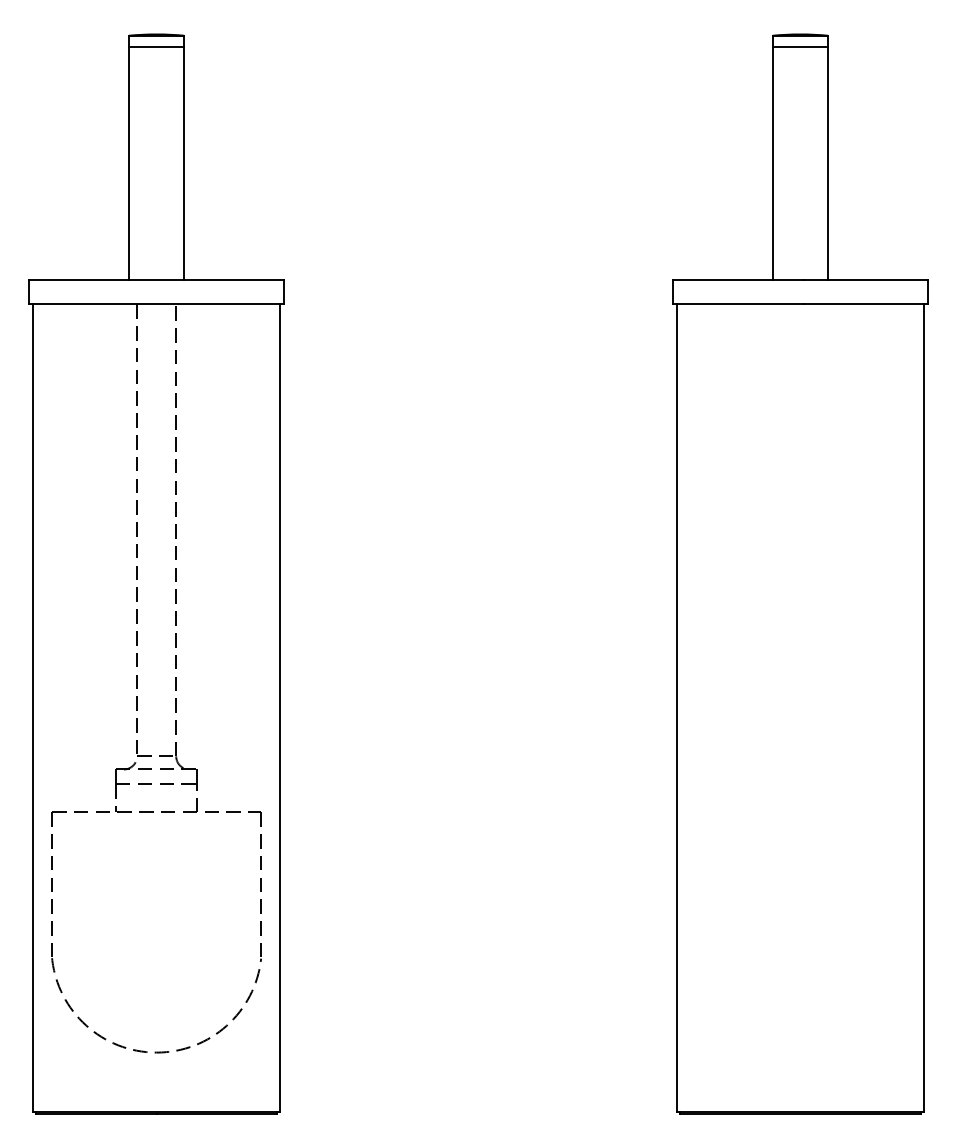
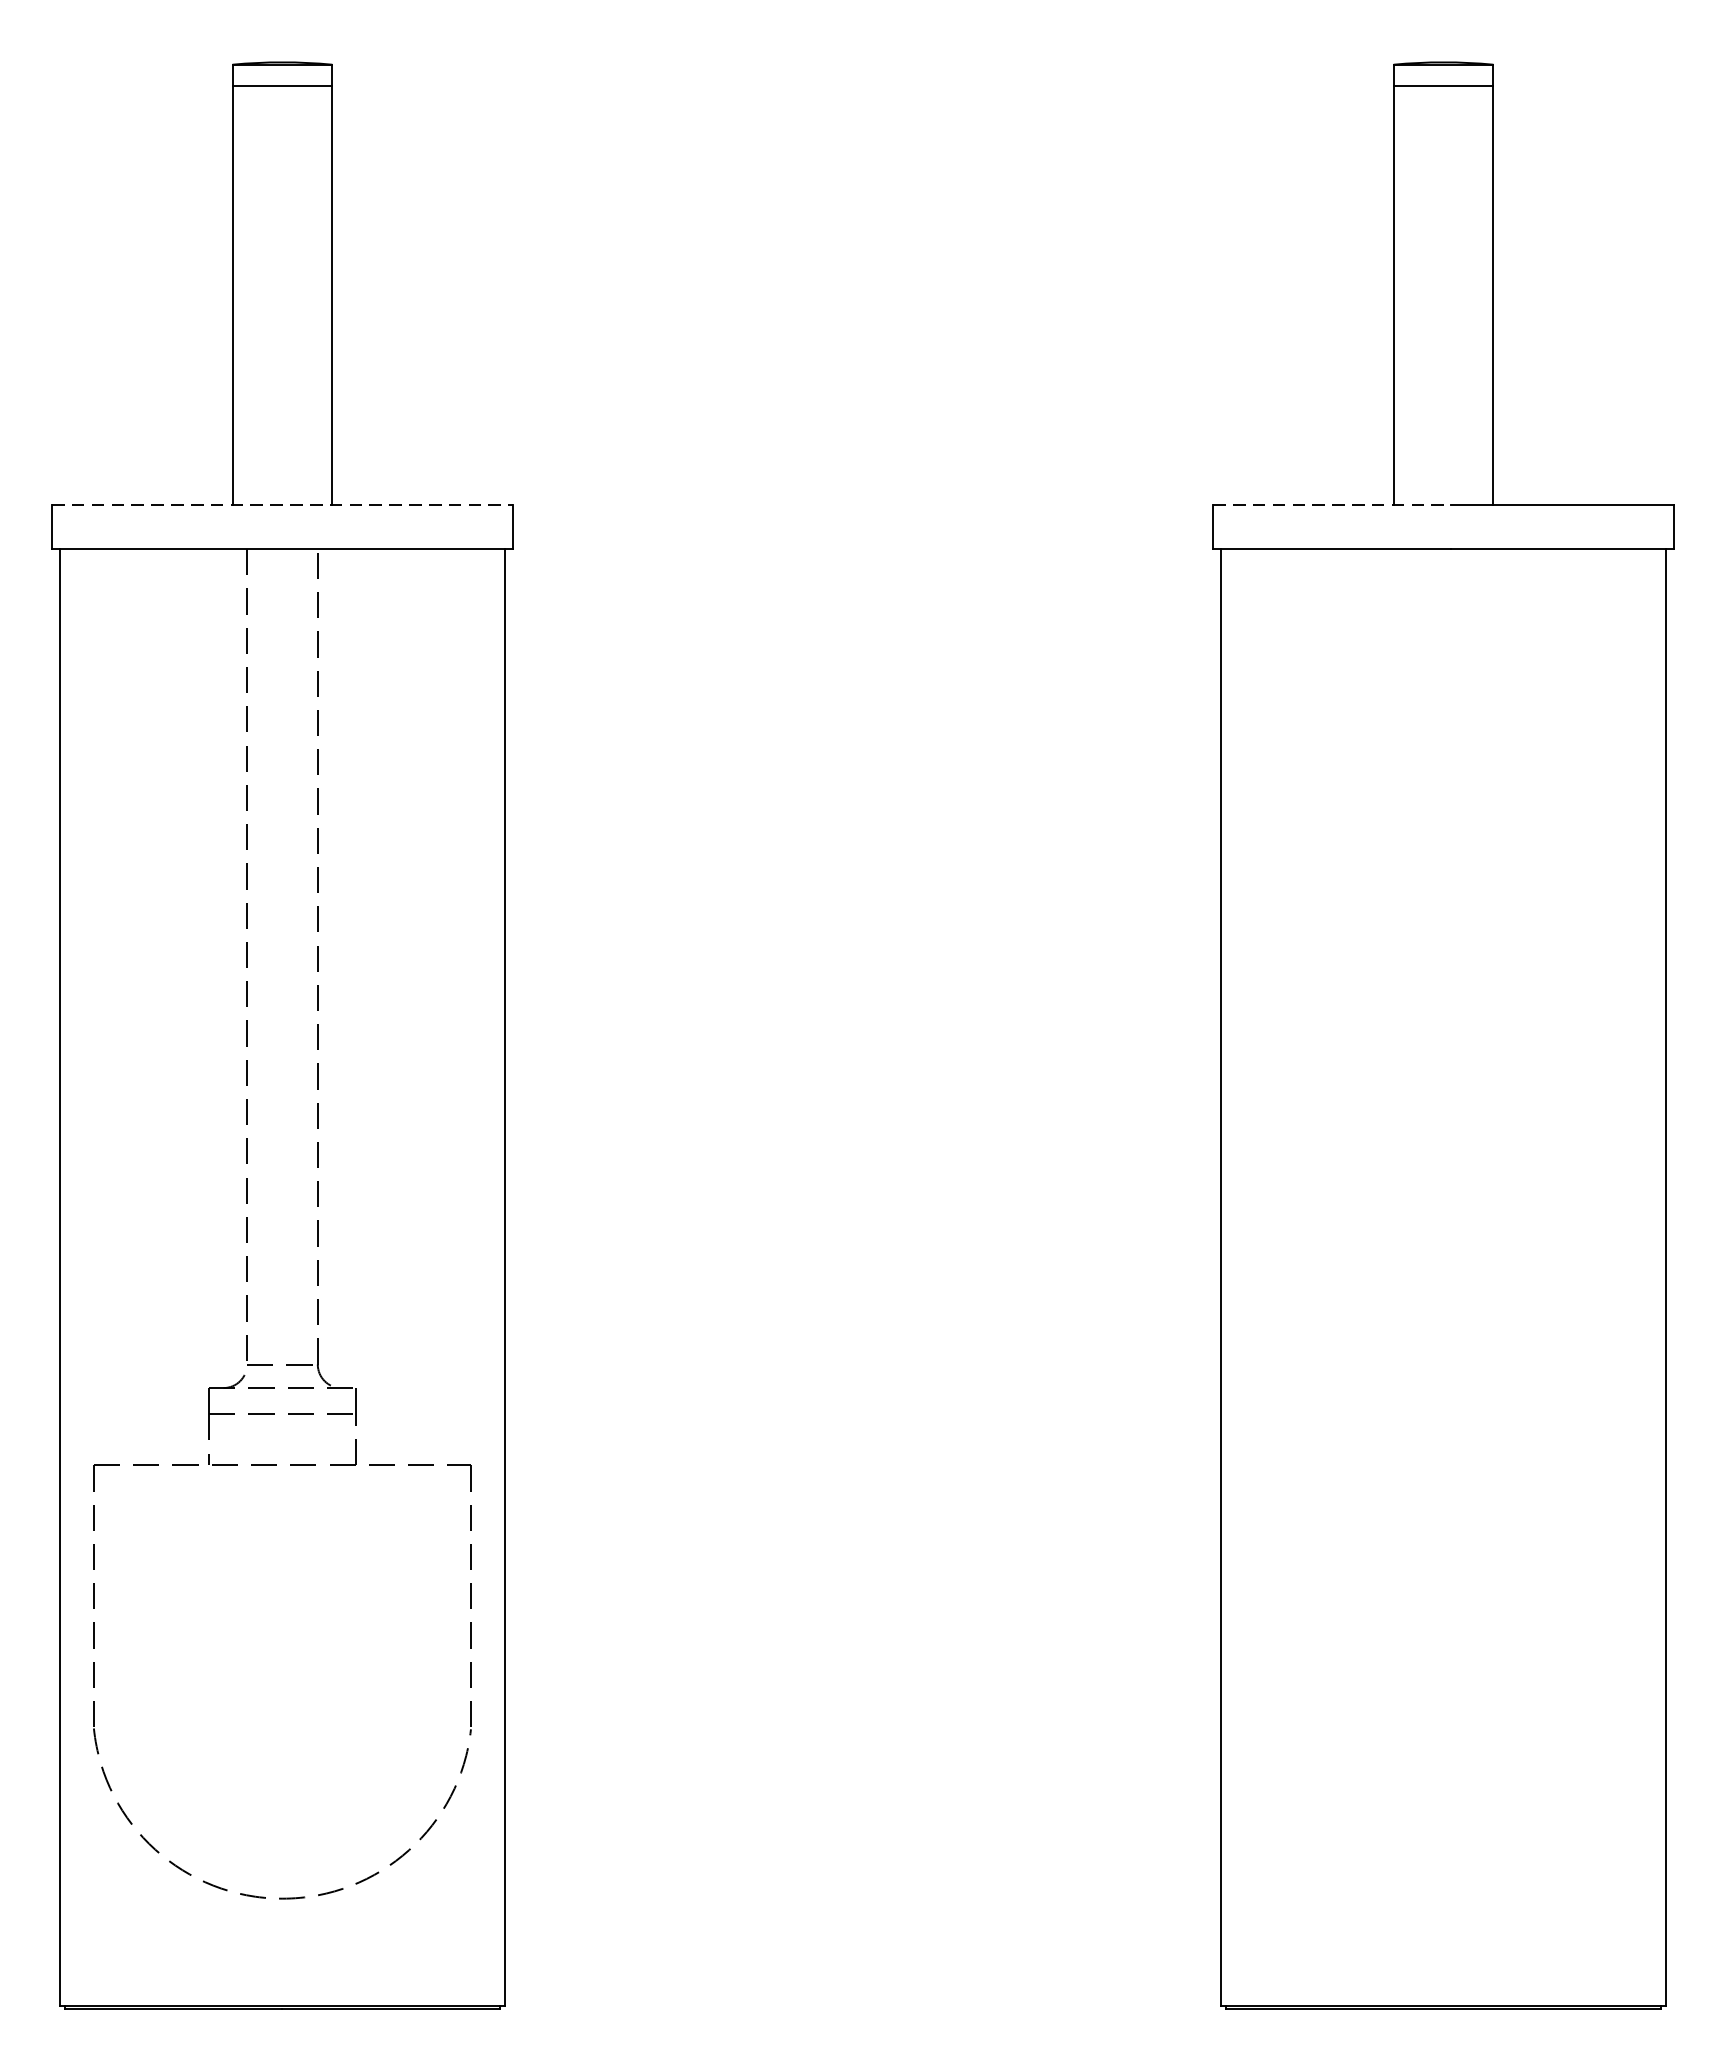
line: (156, 279) -> (282, 504), solid -> dashed
line: (738, 279) -> (1331, 504), solid -> dashed

